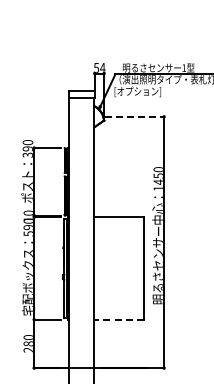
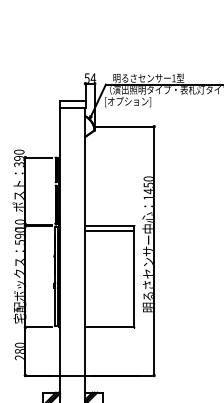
line: (134, 116) -> (124, 126), dashed -> solid
line: (119, 221) -> (109, 230), added
line: (119, 319) -> (109, 327), dashed -> solid

